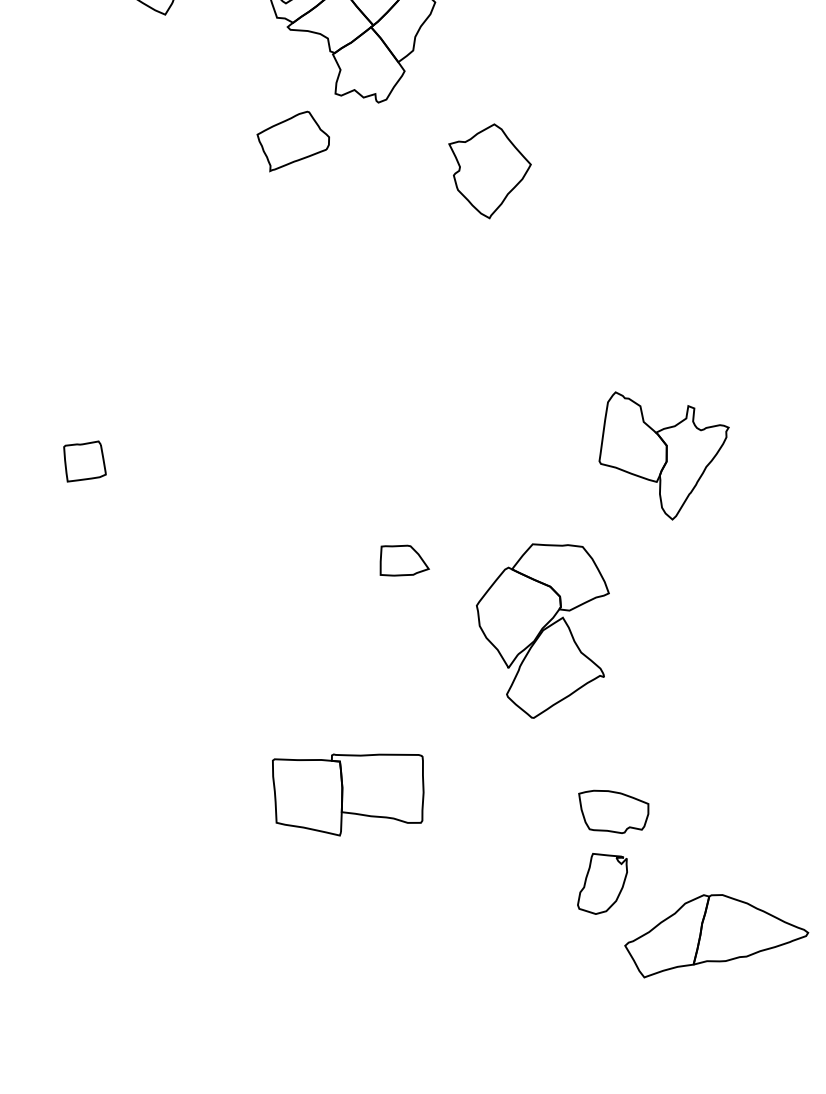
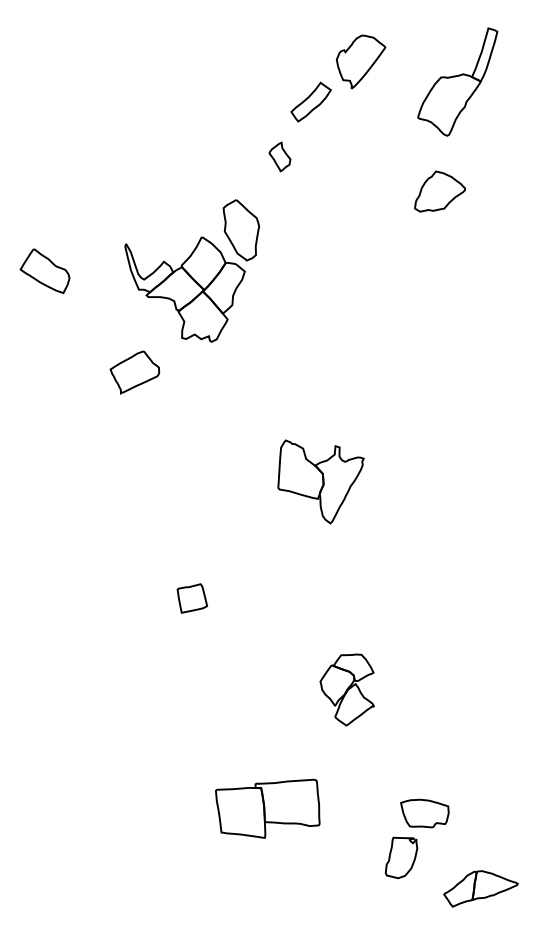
part: (292, 141) -> (134, 372), moved
part: (489, 170) -> (289, 382), removed
part: (662, 456) -> (320, 481), moved
part: (83, 461) -> (191, 598), moved
part: (404, 560) -> (251, 649), removed
part: (539, 630) -> (346, 689), size x0.6
part: (347, 792) -> (267, 808), moved
part: (612, 811) -> (424, 813), moved
part: (716, 938) -> (480, 888), size x0.6

